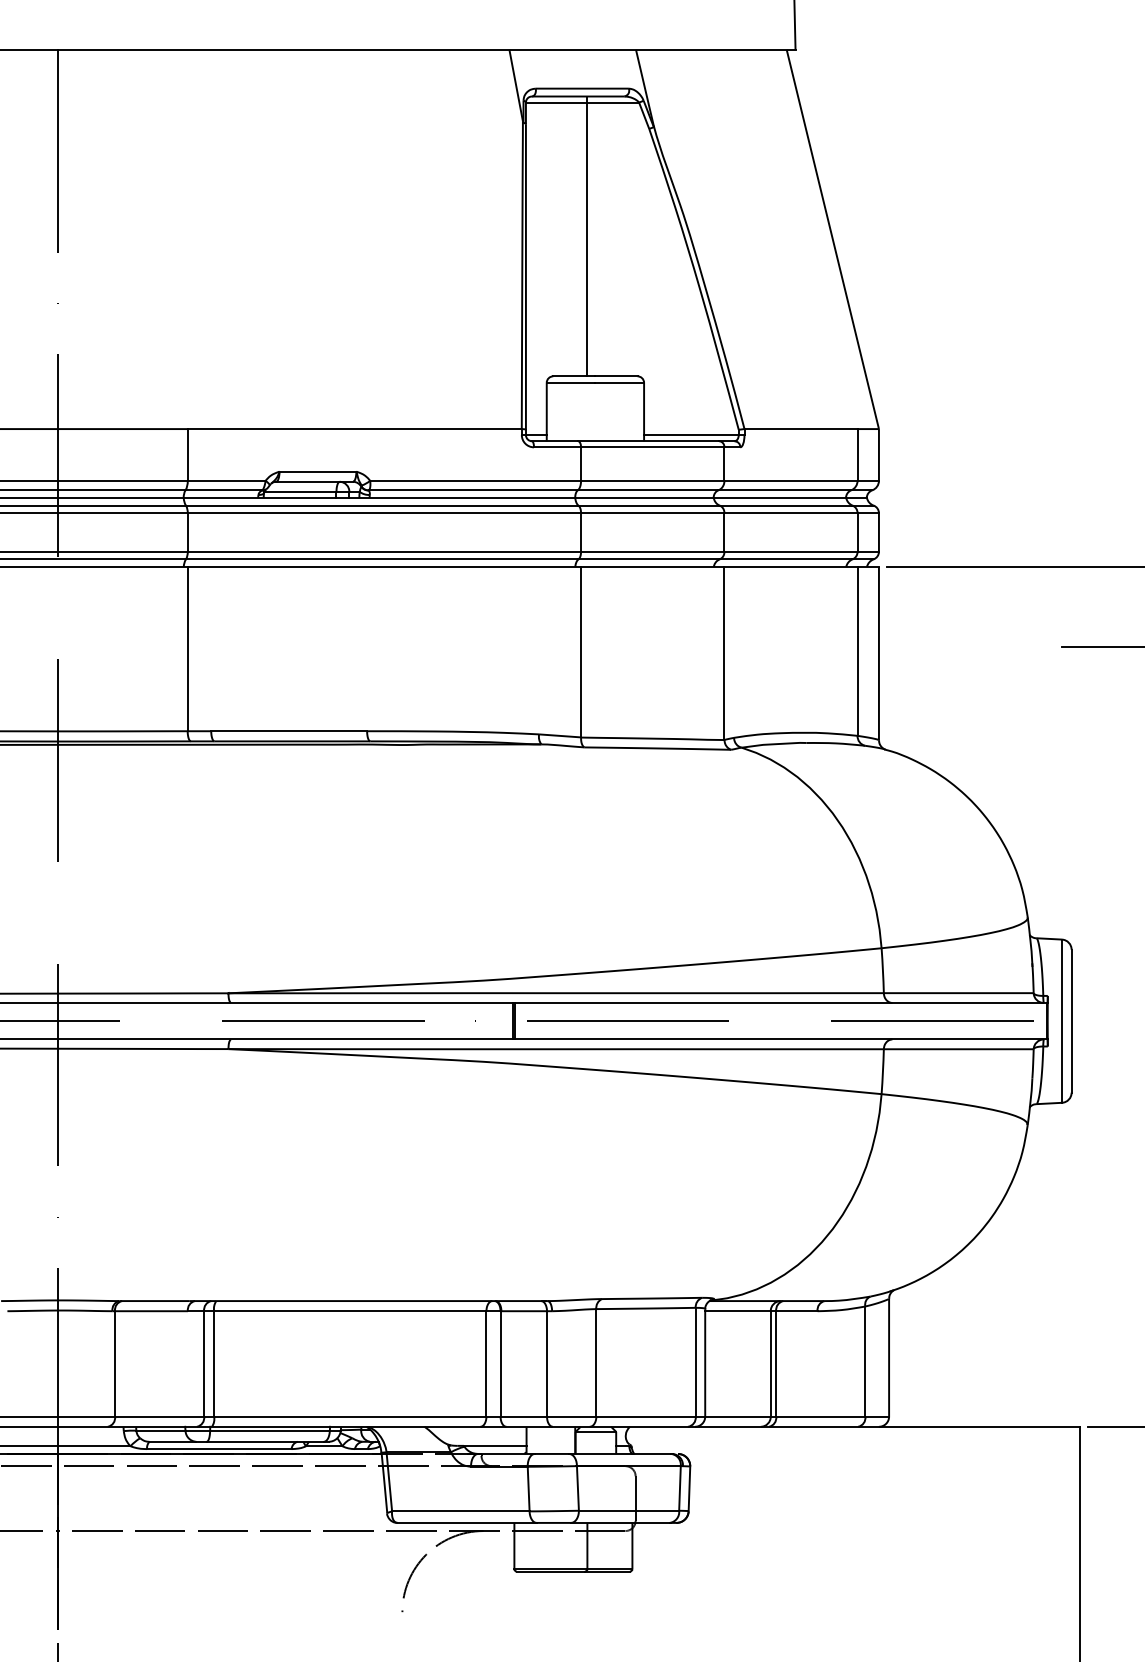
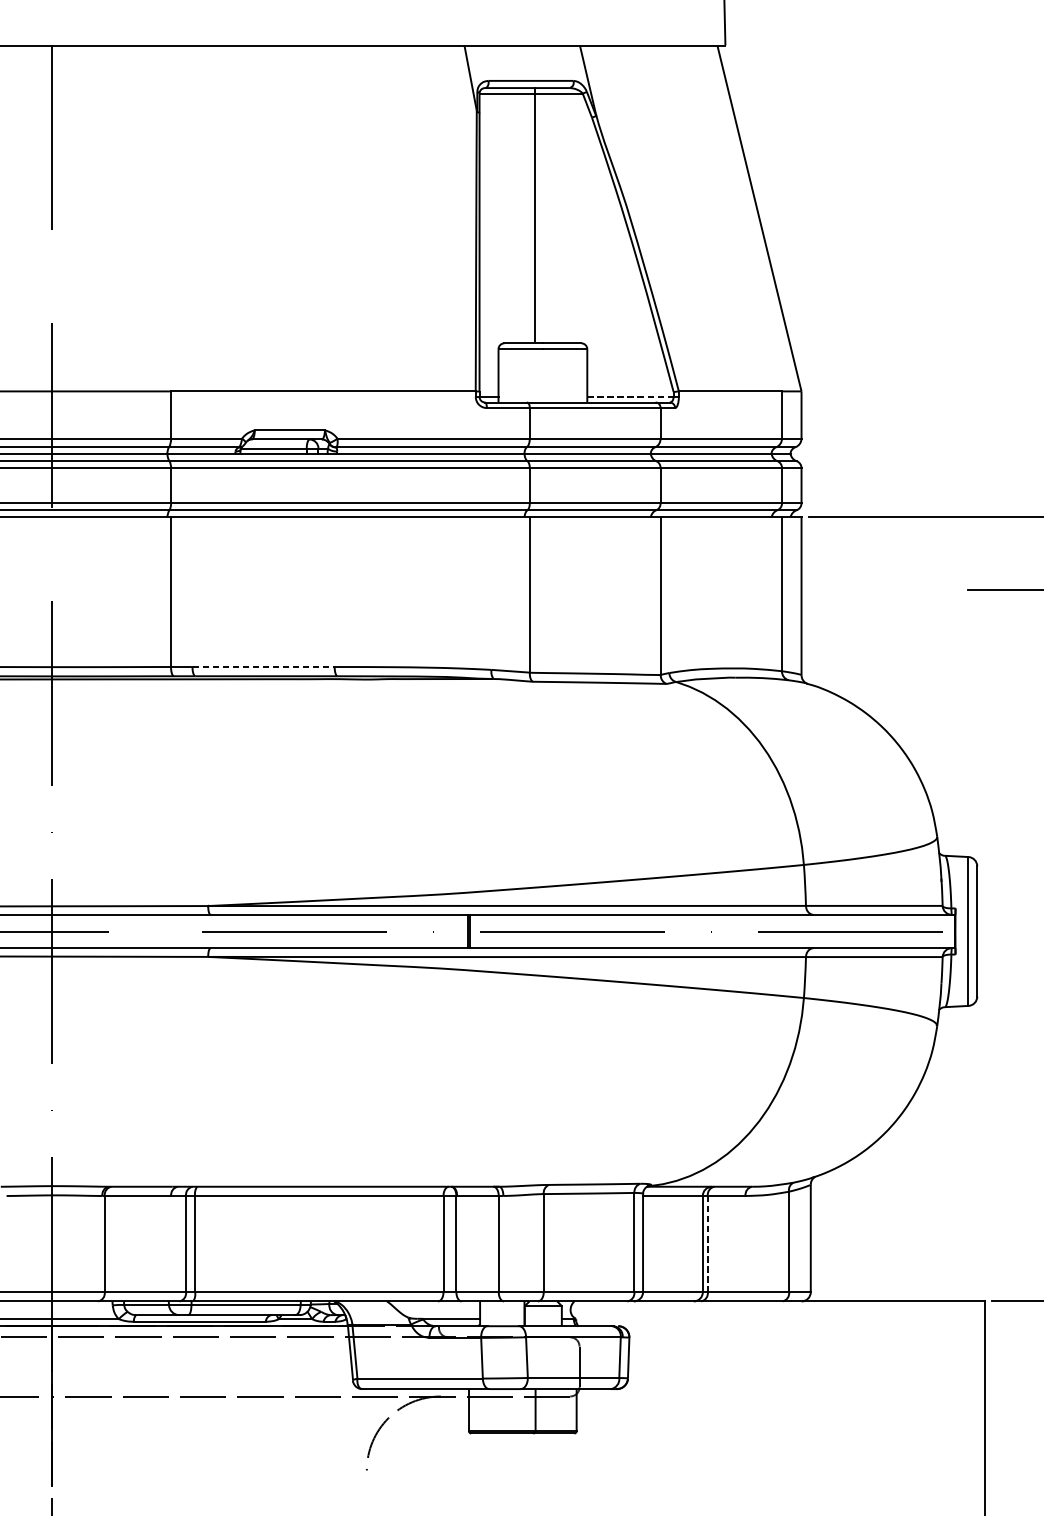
line: (691, 435) -> (630, 397), solid -> dashed
line: (289, 731) -> (263, 667), solid -> dashed
line: (776, 1363) -> (708, 1243), solid -> dashed

